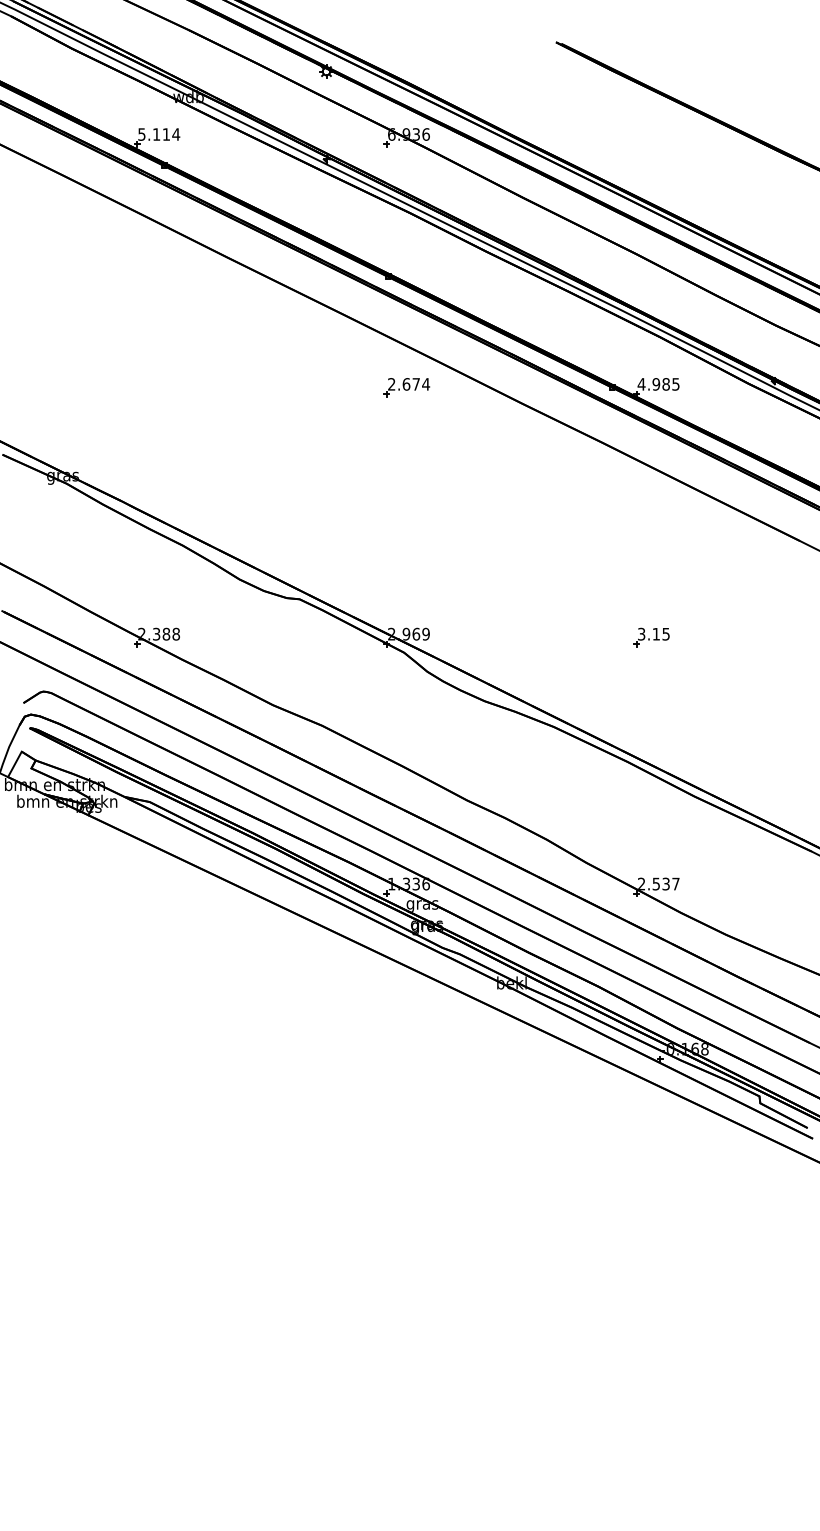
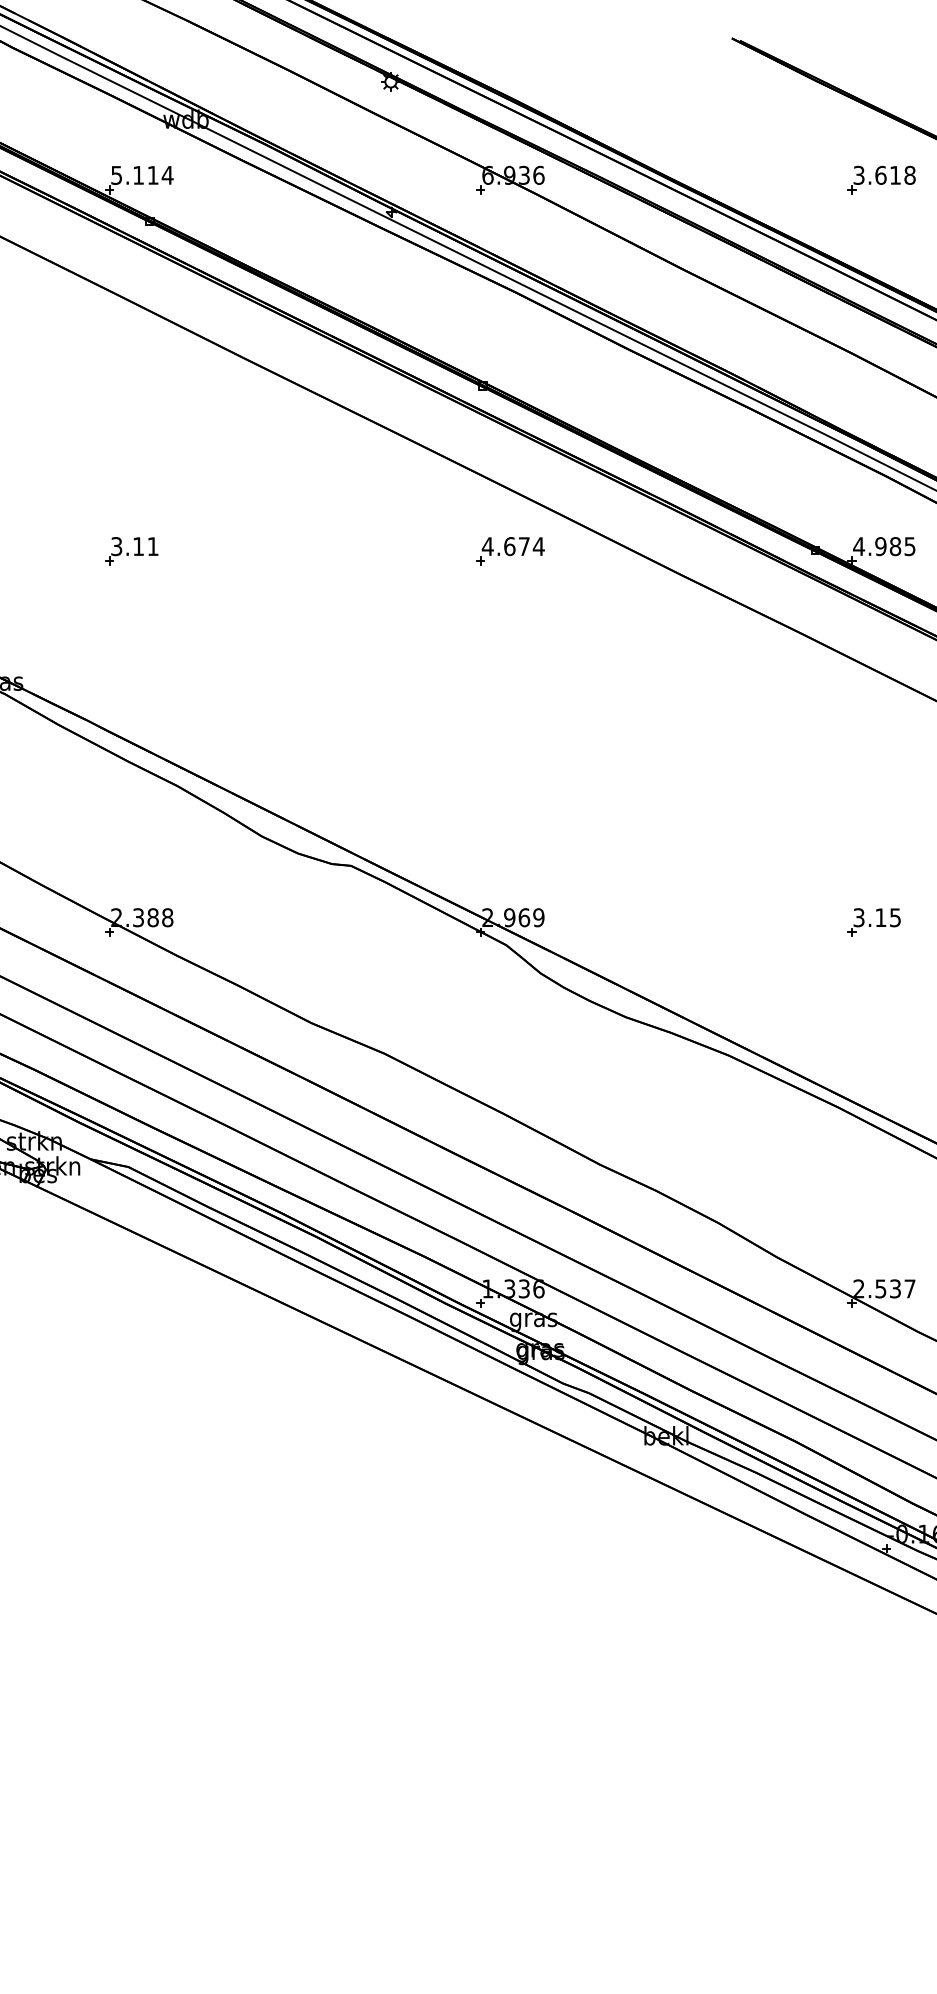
part: (656, 137) -> (881, 179), added
text: (391, 384) -> (487, 546), 2.674 -> 4.674
part: (151, 387) -> (130, 551), added

